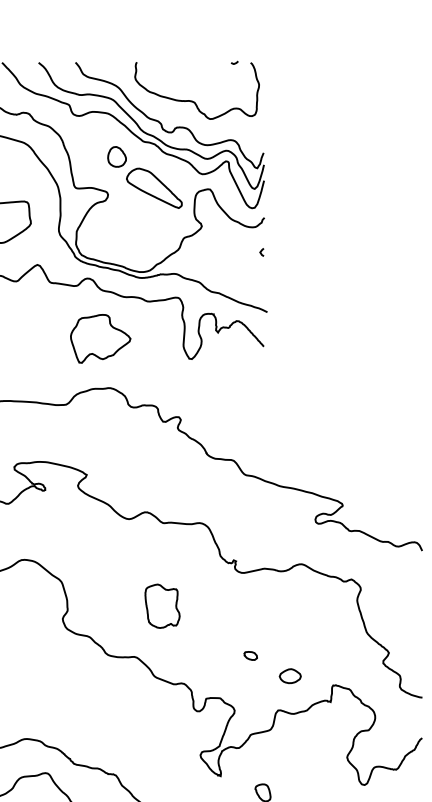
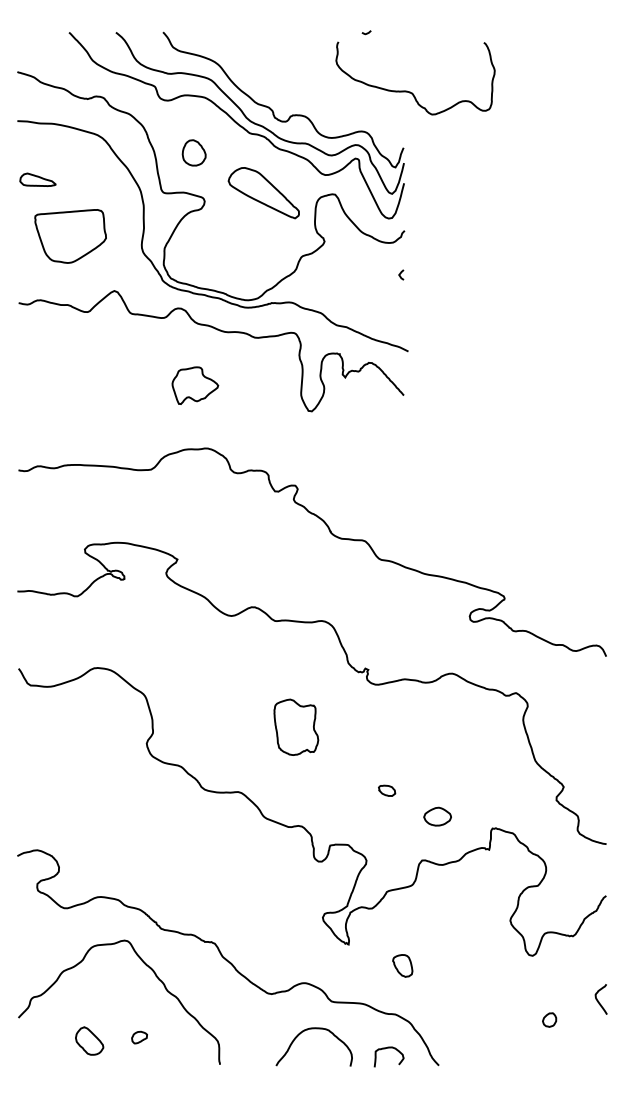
curve: (193, 101) -> (410, 91), moved
part: (116, 156) -> (193, 152), moved
part: (100, 338) -> (195, 385), size x0.6
part: (162, 605) -> (296, 726), moved

